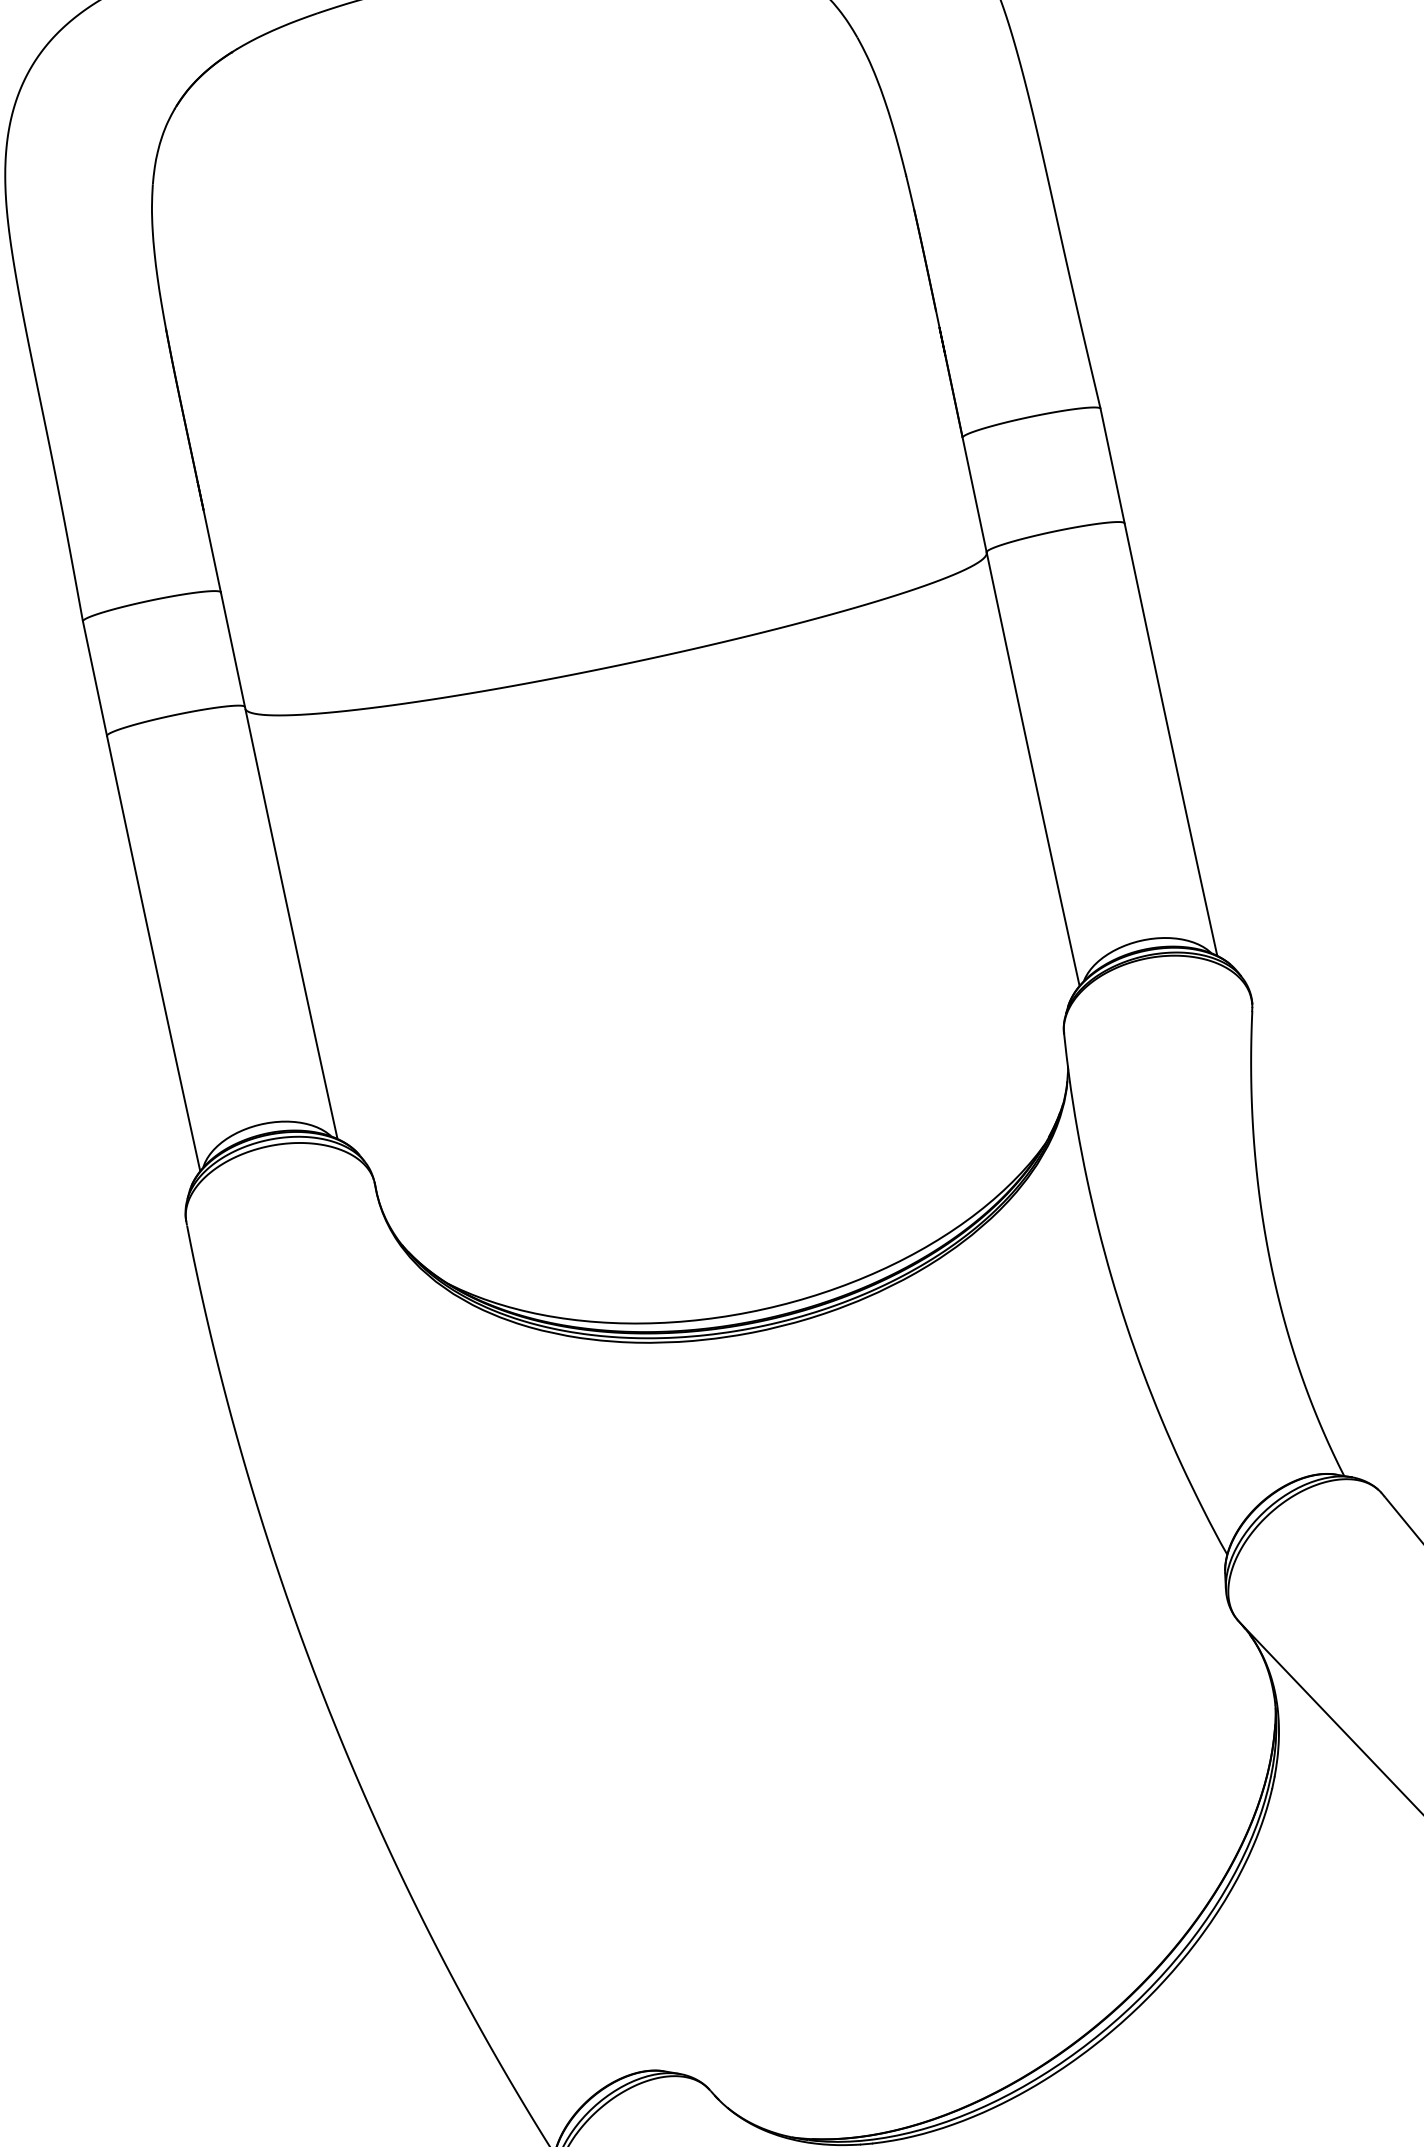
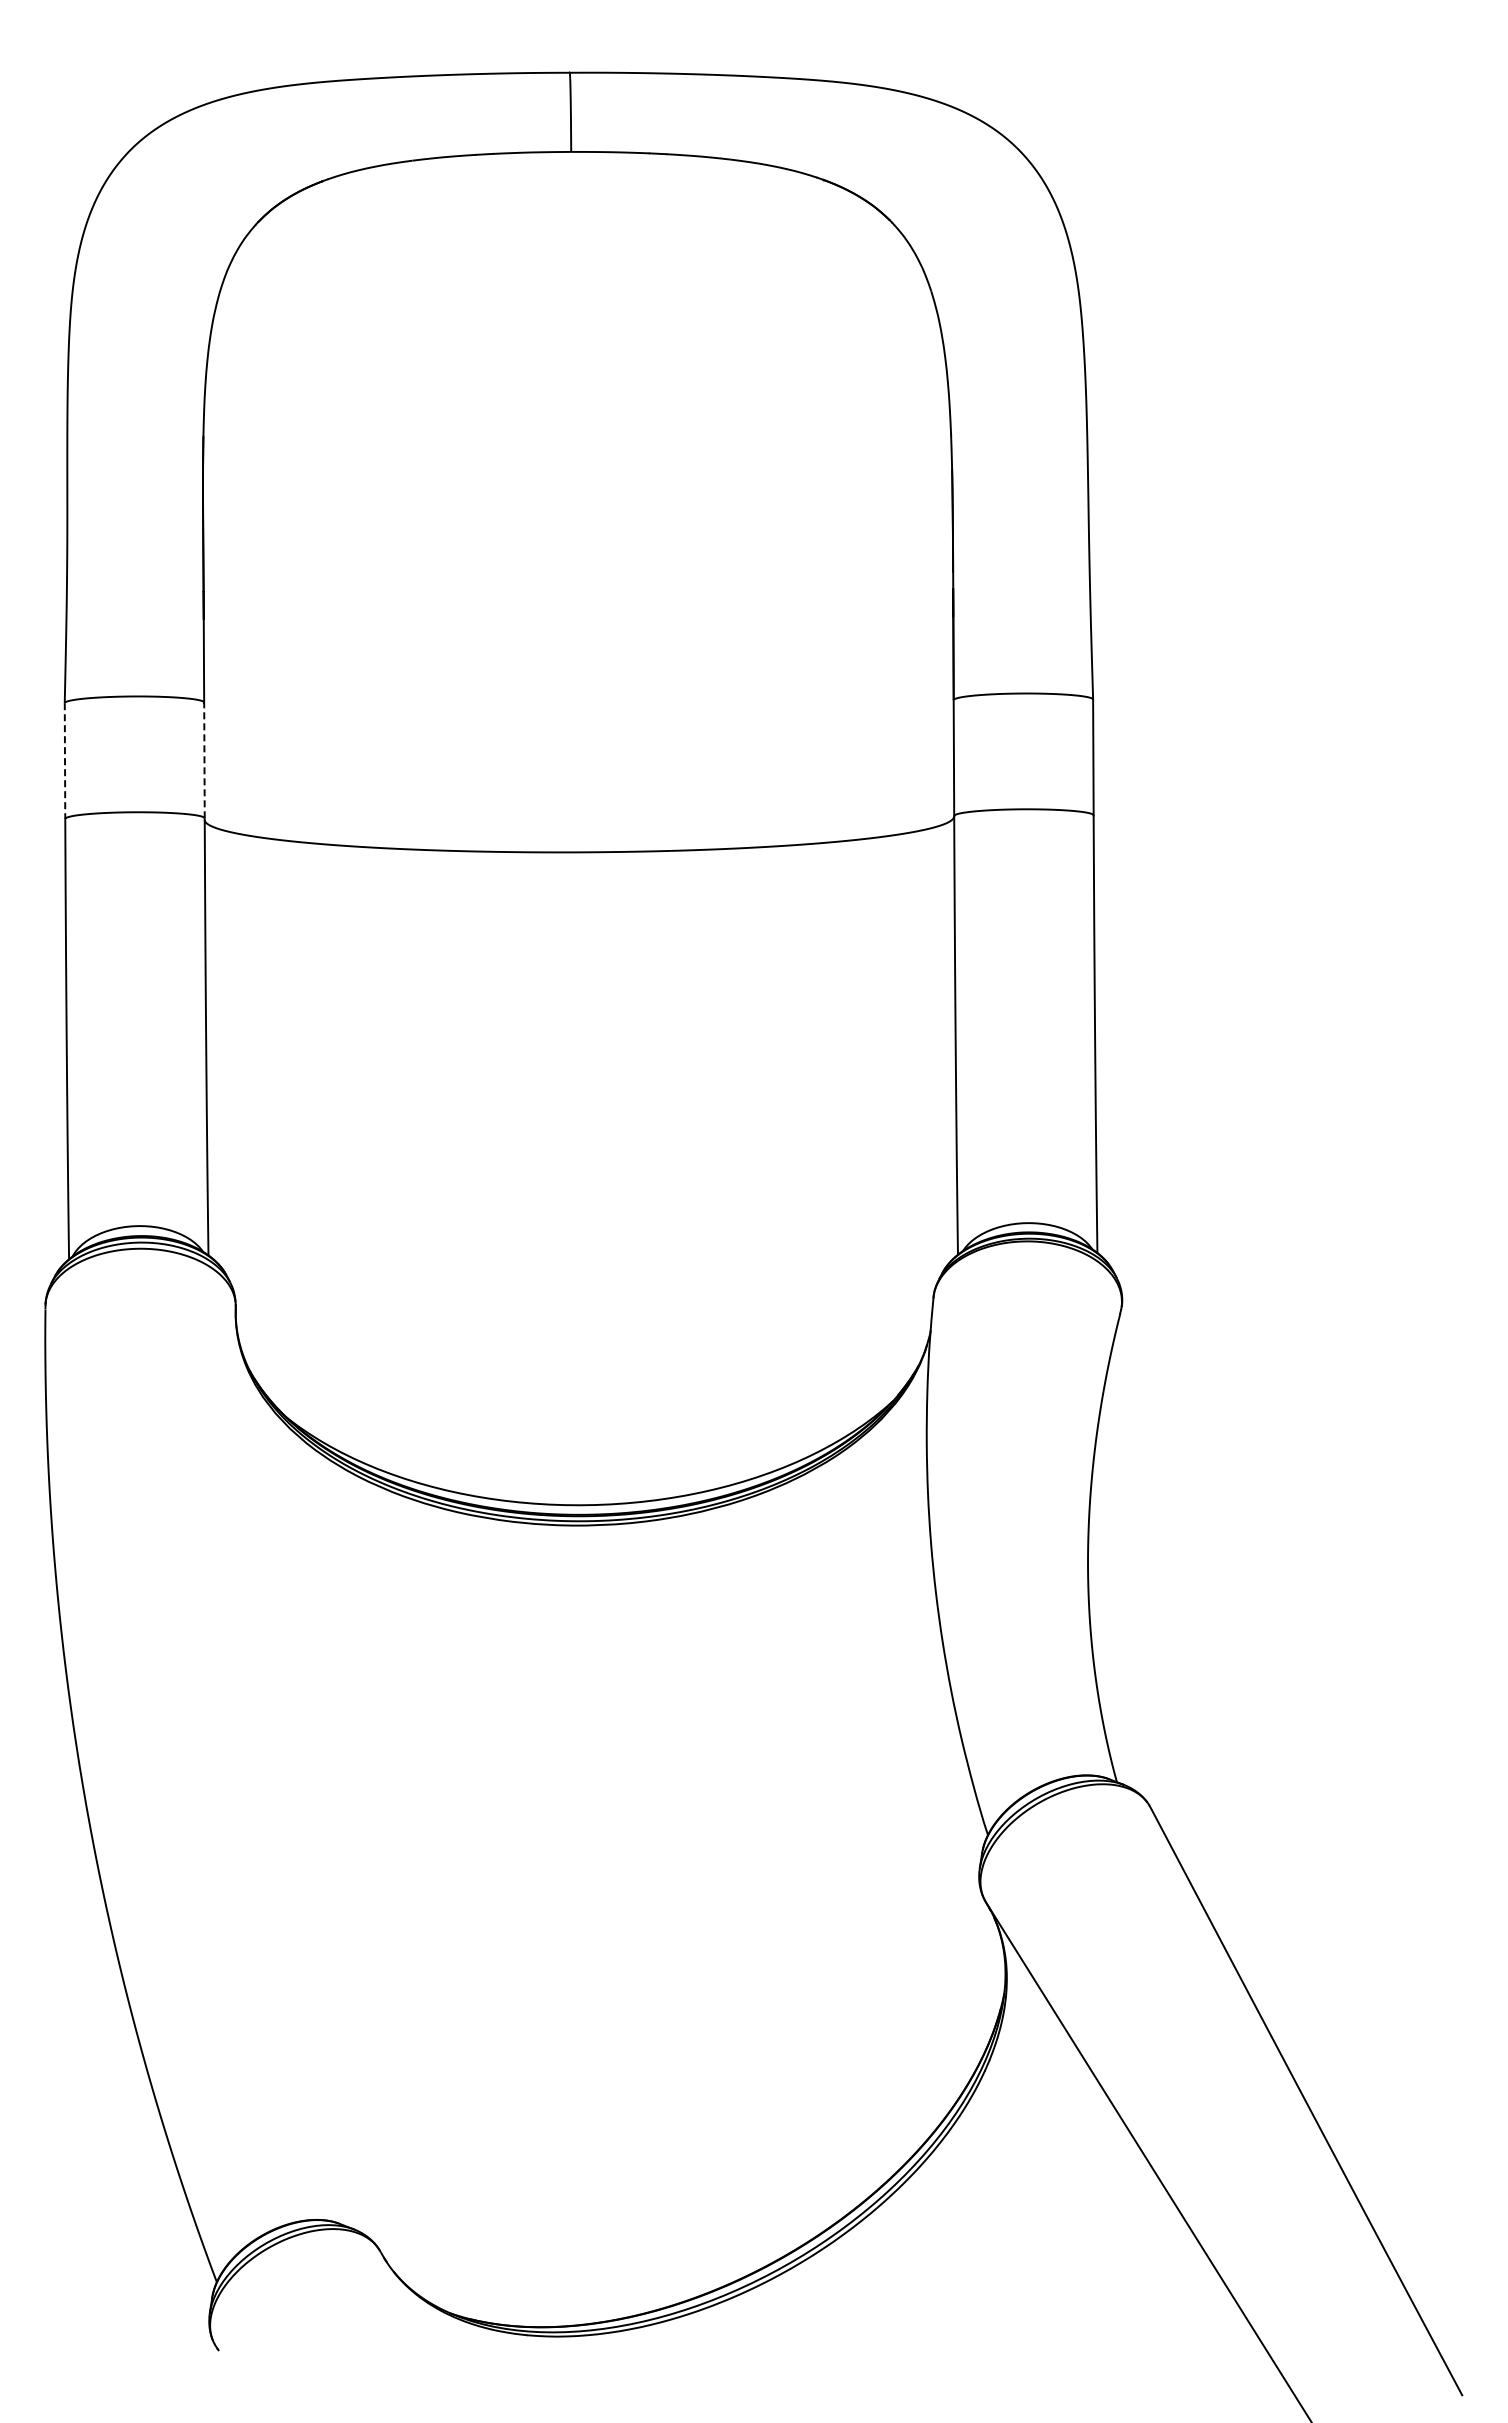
line: (232, 649) -> (204, 760), solid -> dashed
line: (95, 678) -> (65, 761), solid -> dashed

